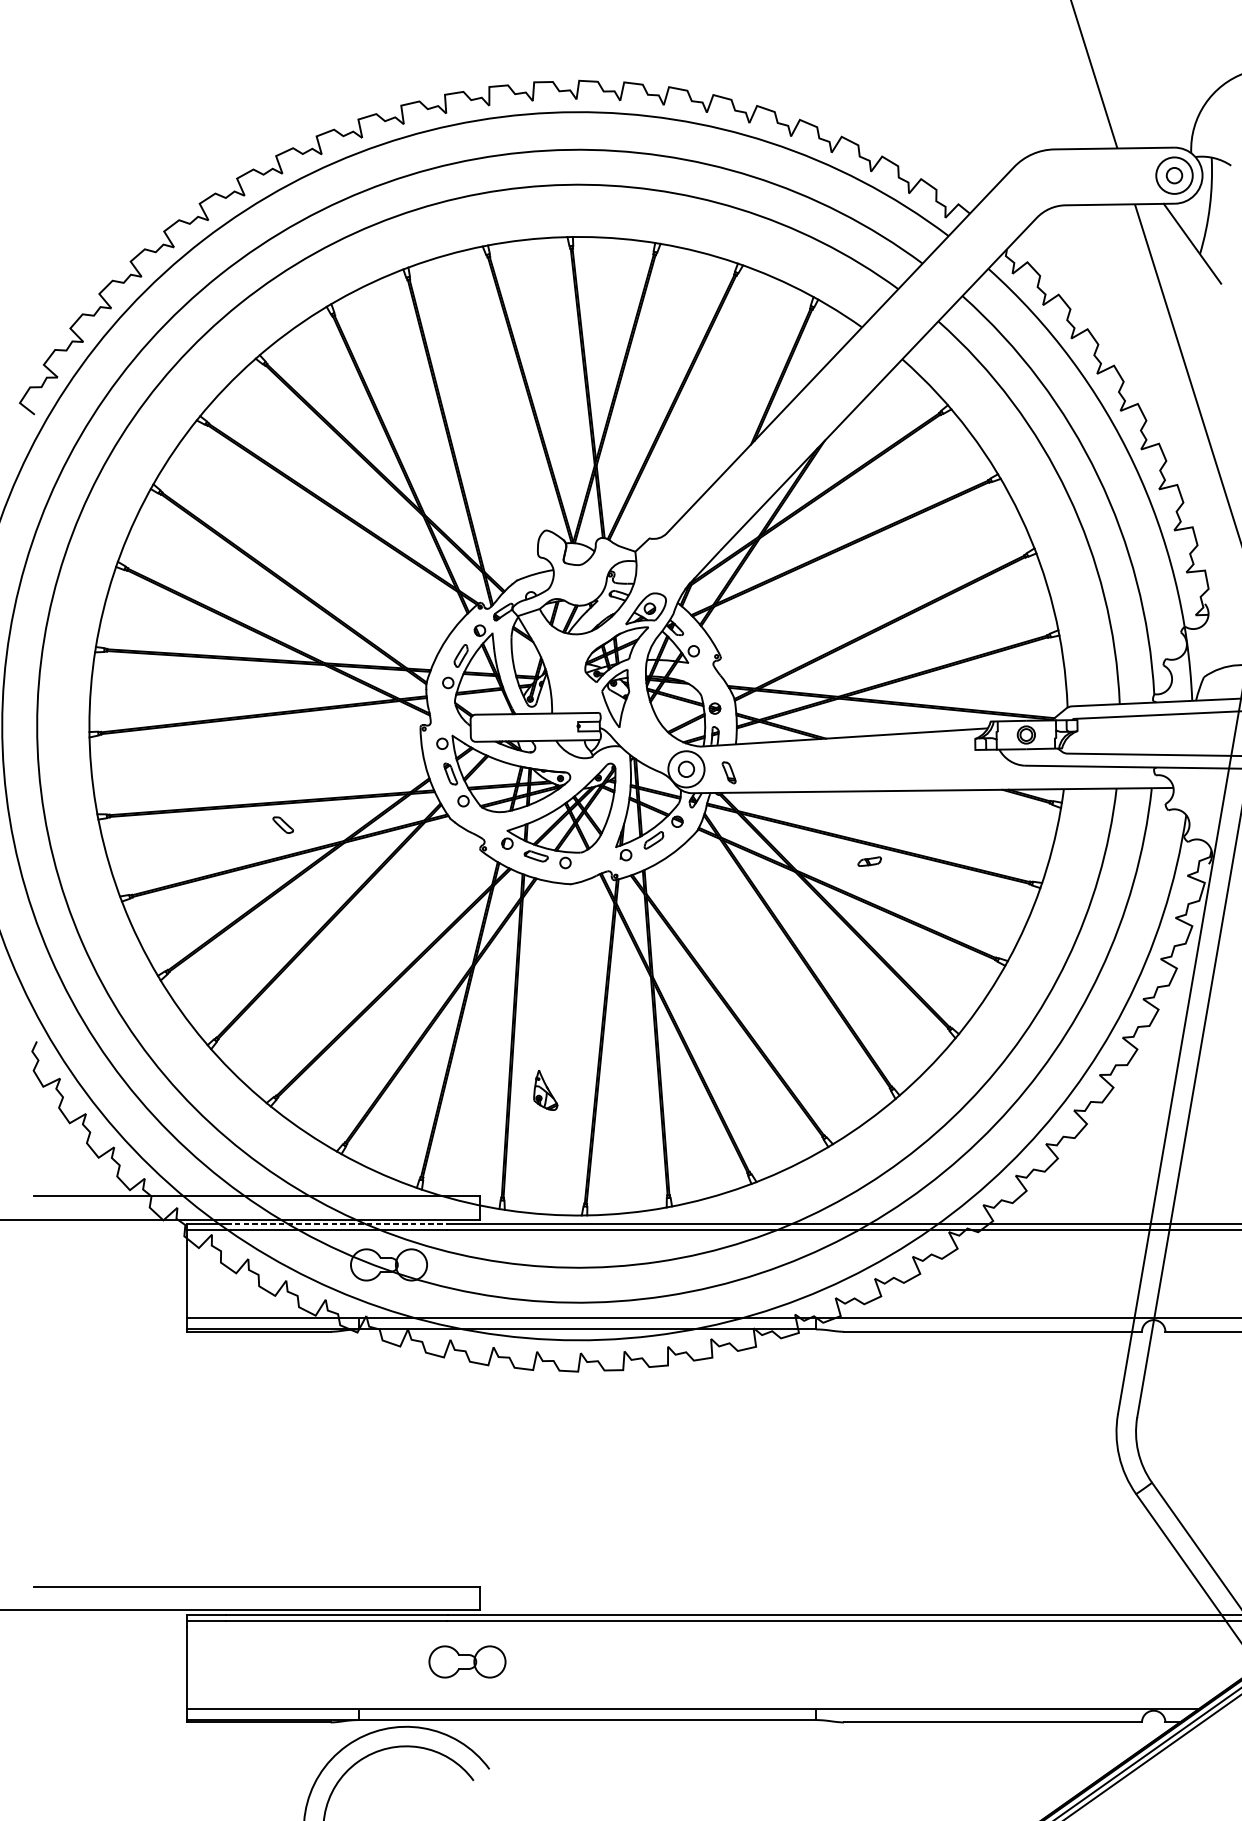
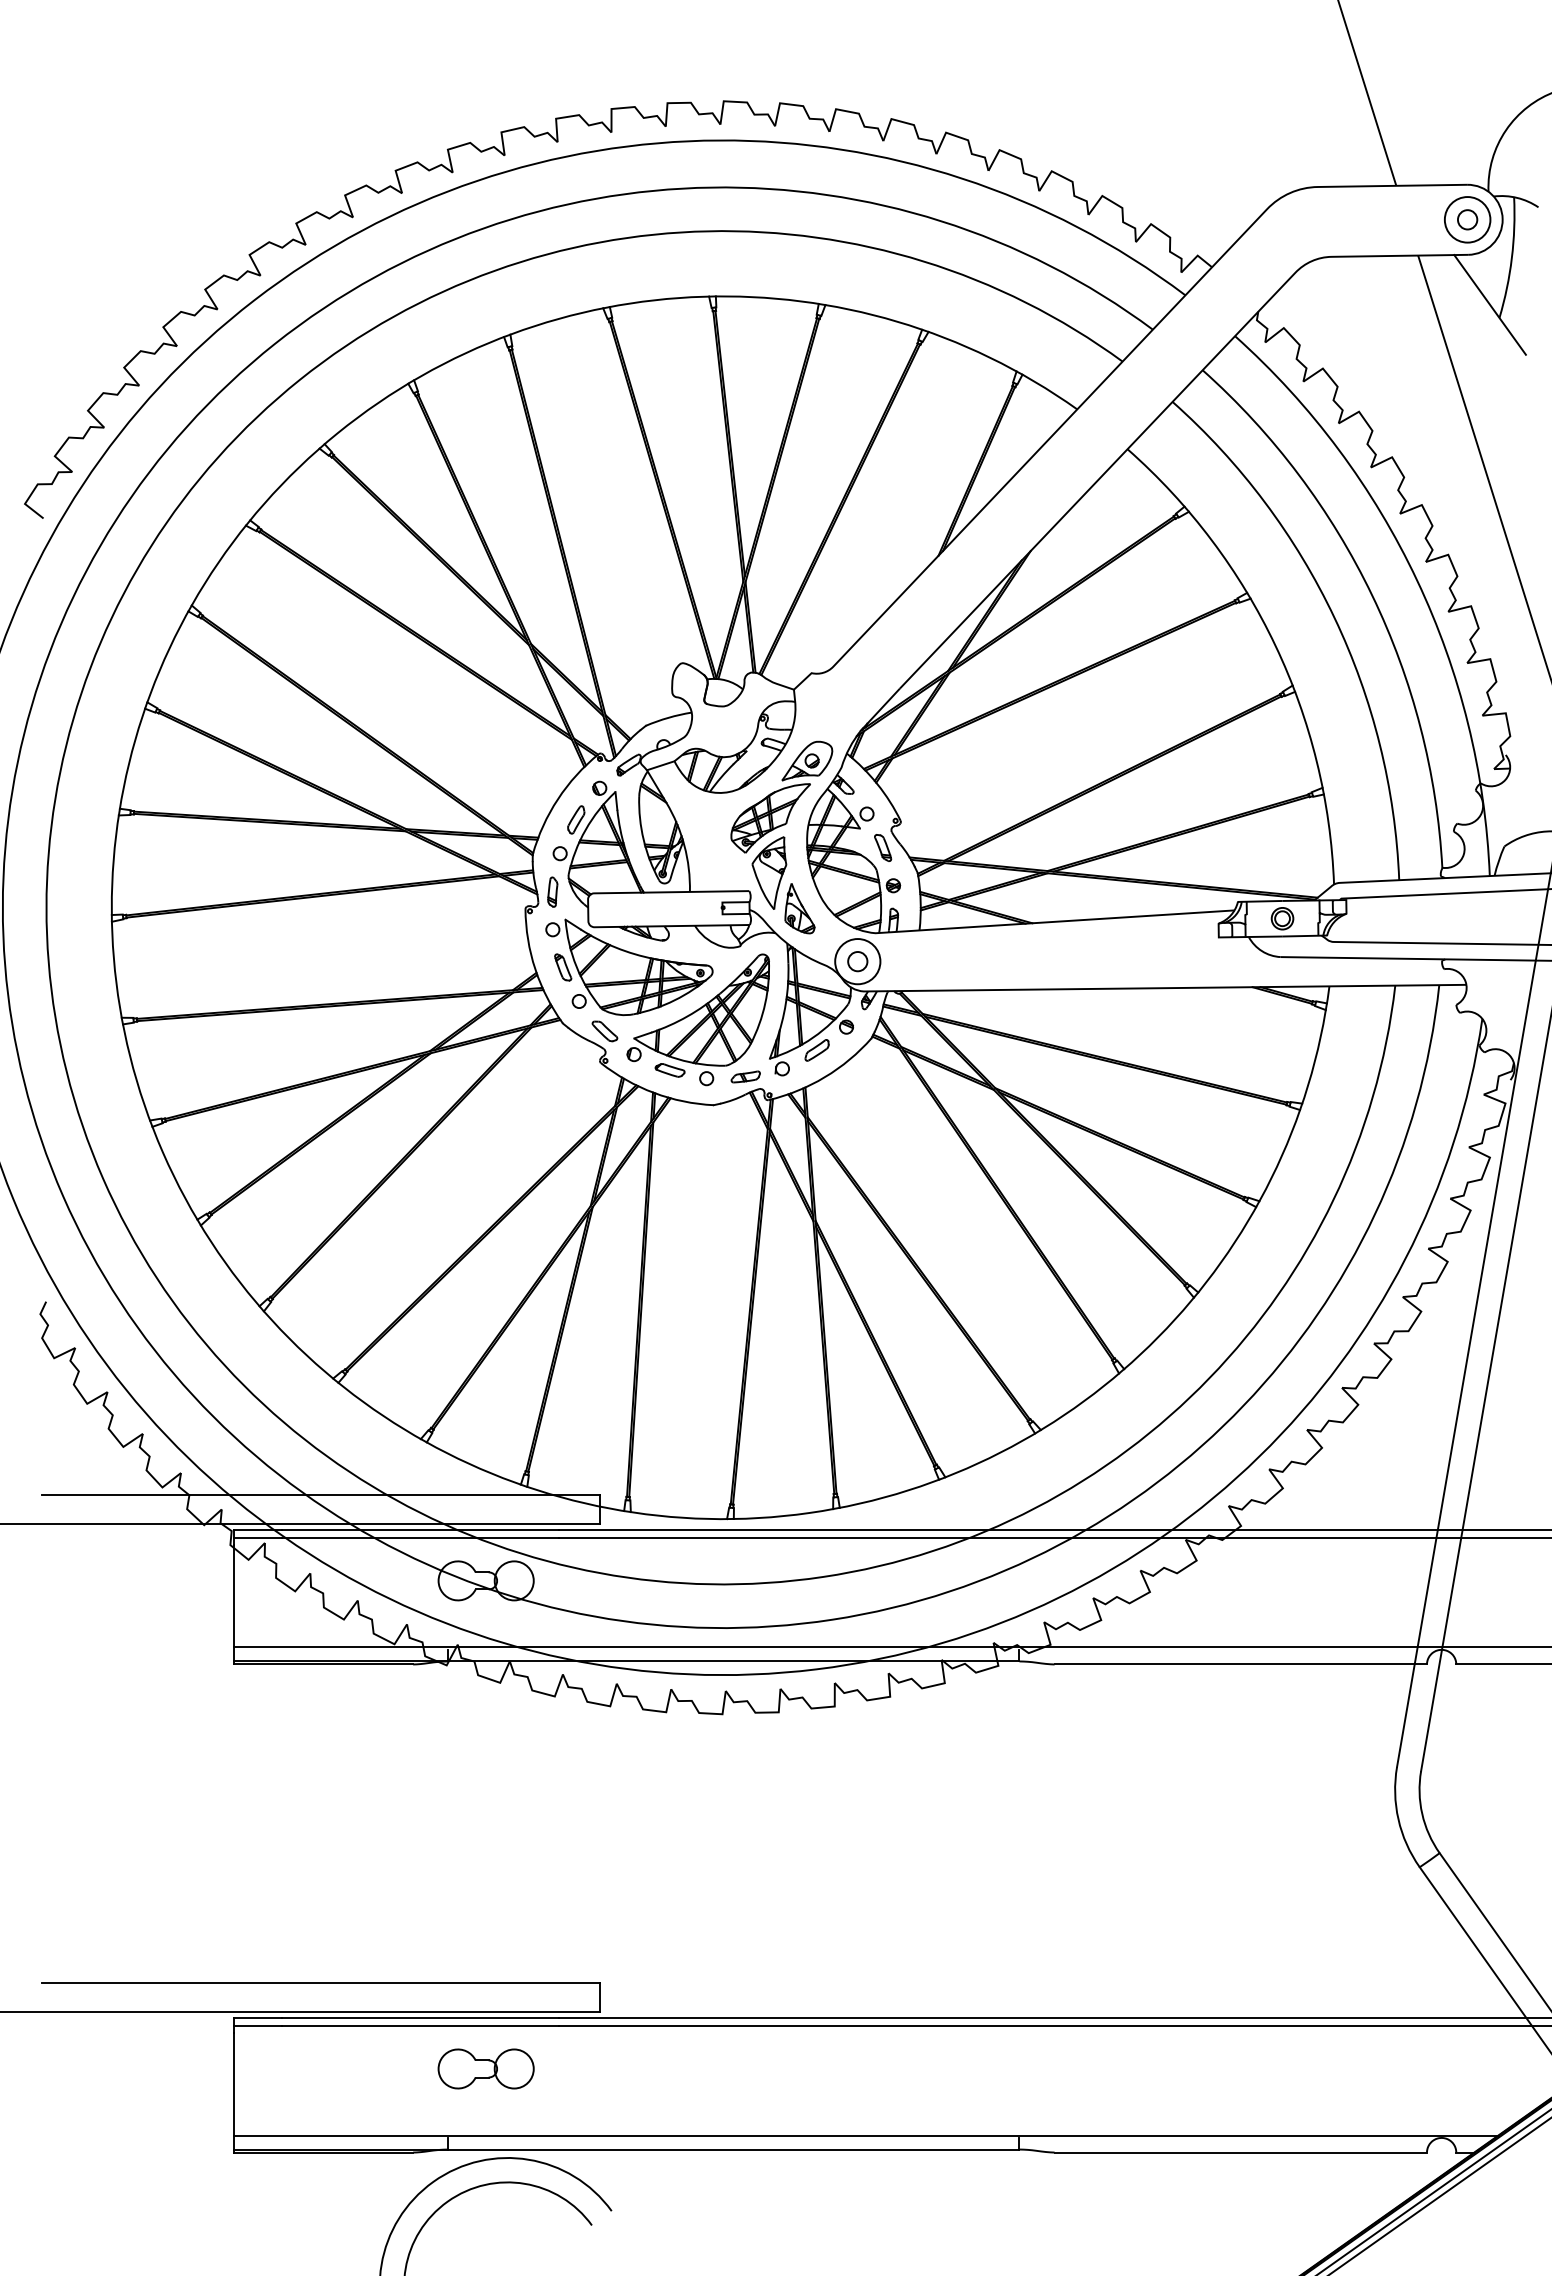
part: (442, 713) -> (552, 891), added
part: (729, 772) -> (883, 847), moved
part: (282, 825) -> (604, 1031), moved
part: (869, 861) -> (745, 1076), moved
part: (545, 1090) -> (799, 908), moved
line: (336, 1224) -> (420, 1530), dashed -> solid
part: (466, 1661) -> (485, 2068), moved

